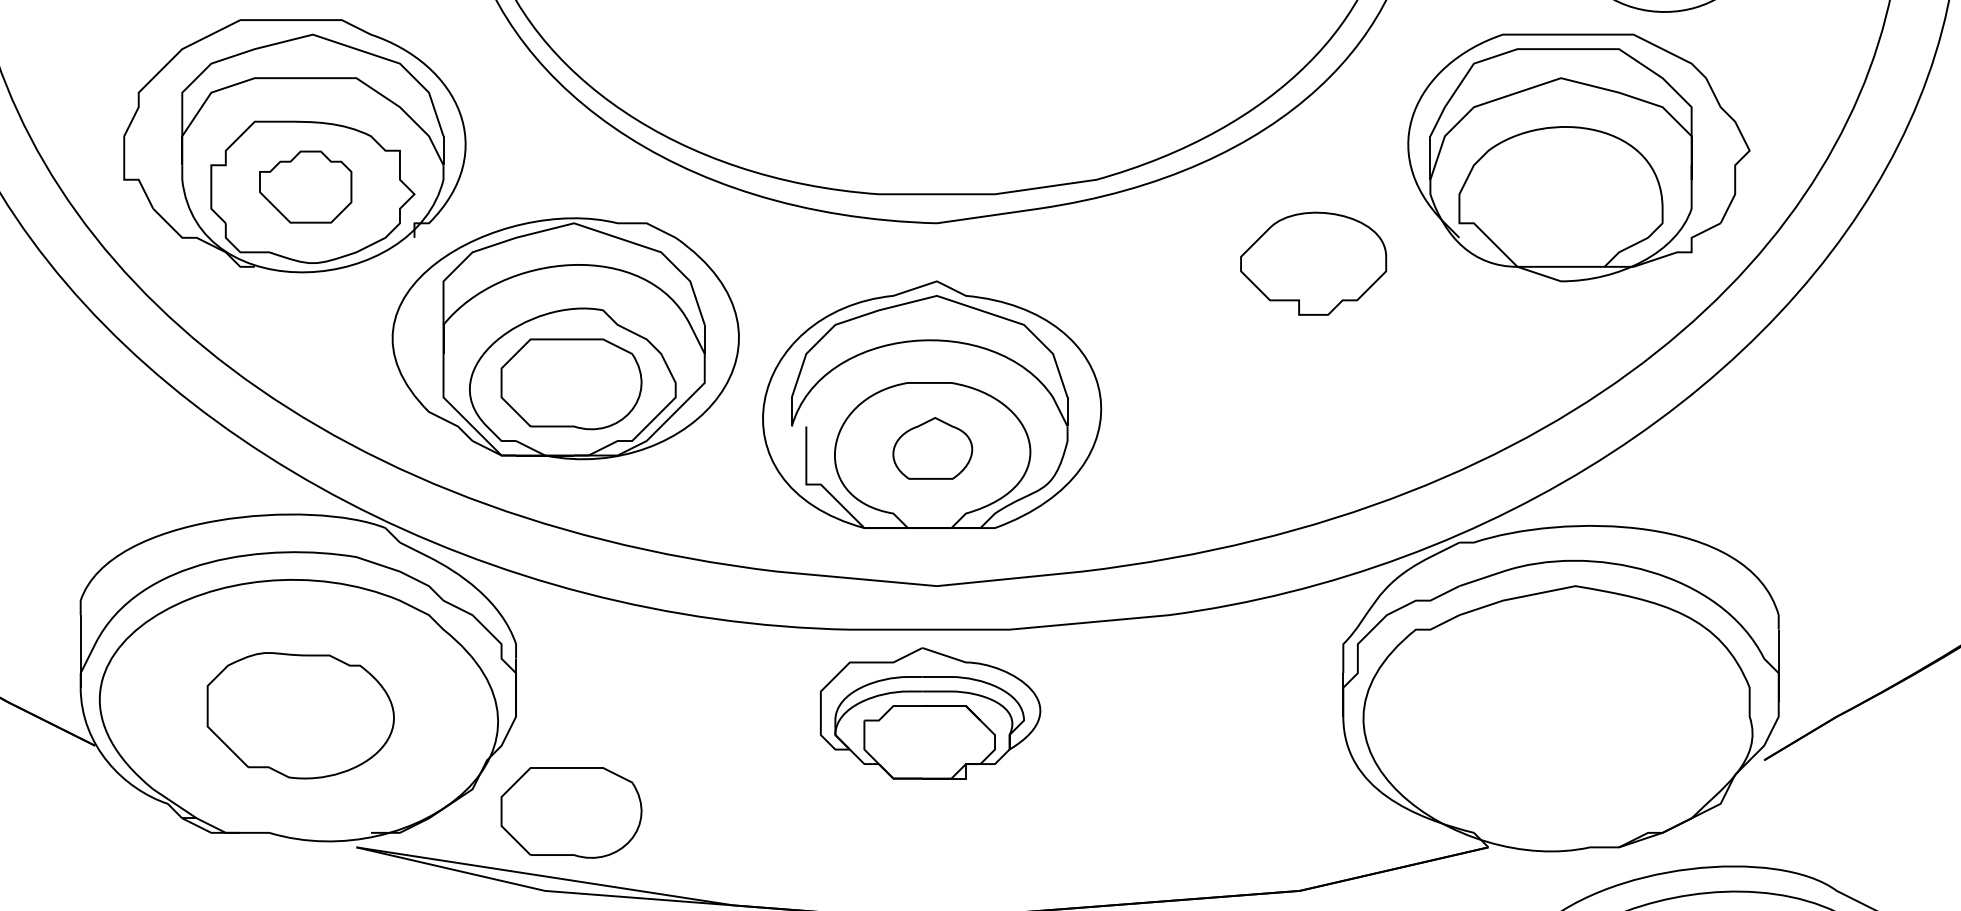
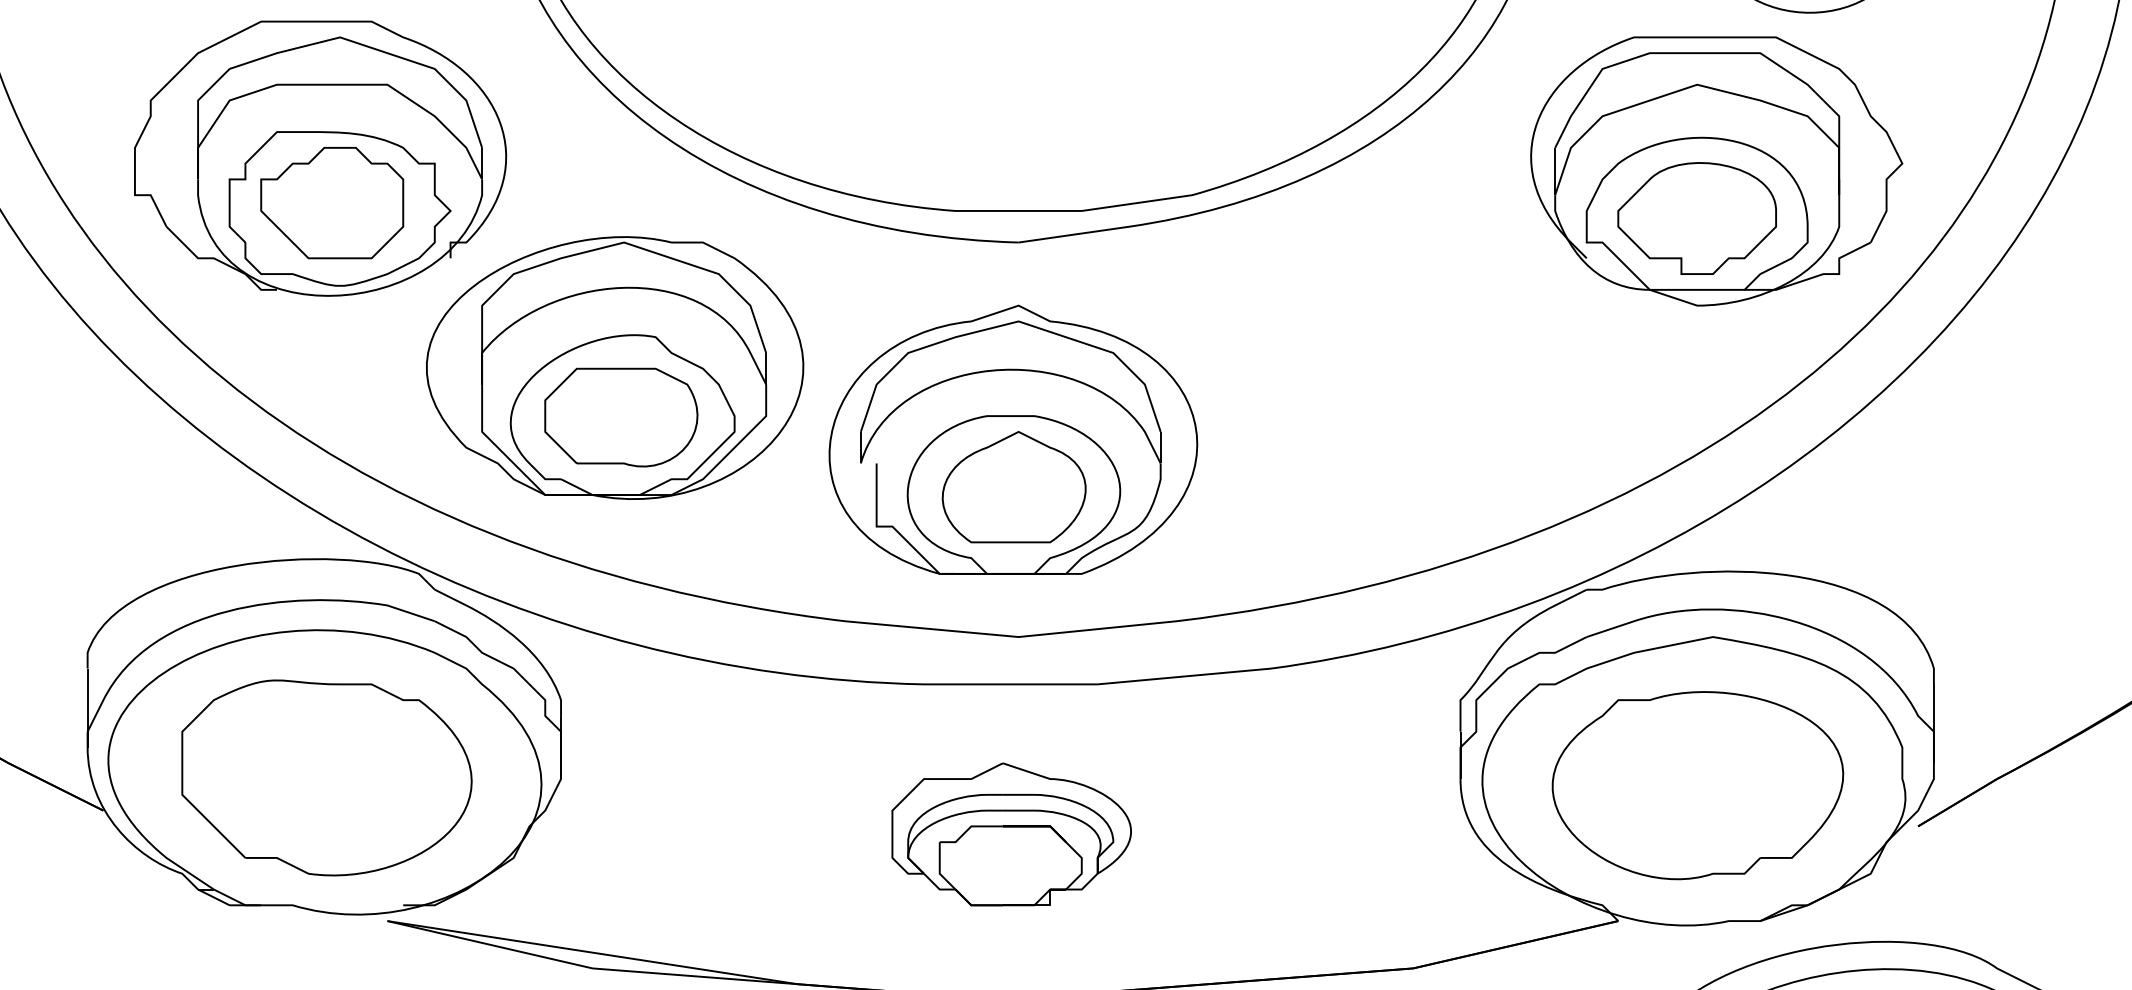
part: (305, 187) -> (332, 203), size x1.43
part: (1312, 263) -> (1696, 218), moved
part: (932, 448) -> (1013, 487), size x1.67
part: (930, 713) -> (1011, 834), moved
part: (300, 715) -> (326, 777), size x1.43
part: (1561, 722) -> (1697, 785), added
part: (571, 812) -> (621, 883), removed

